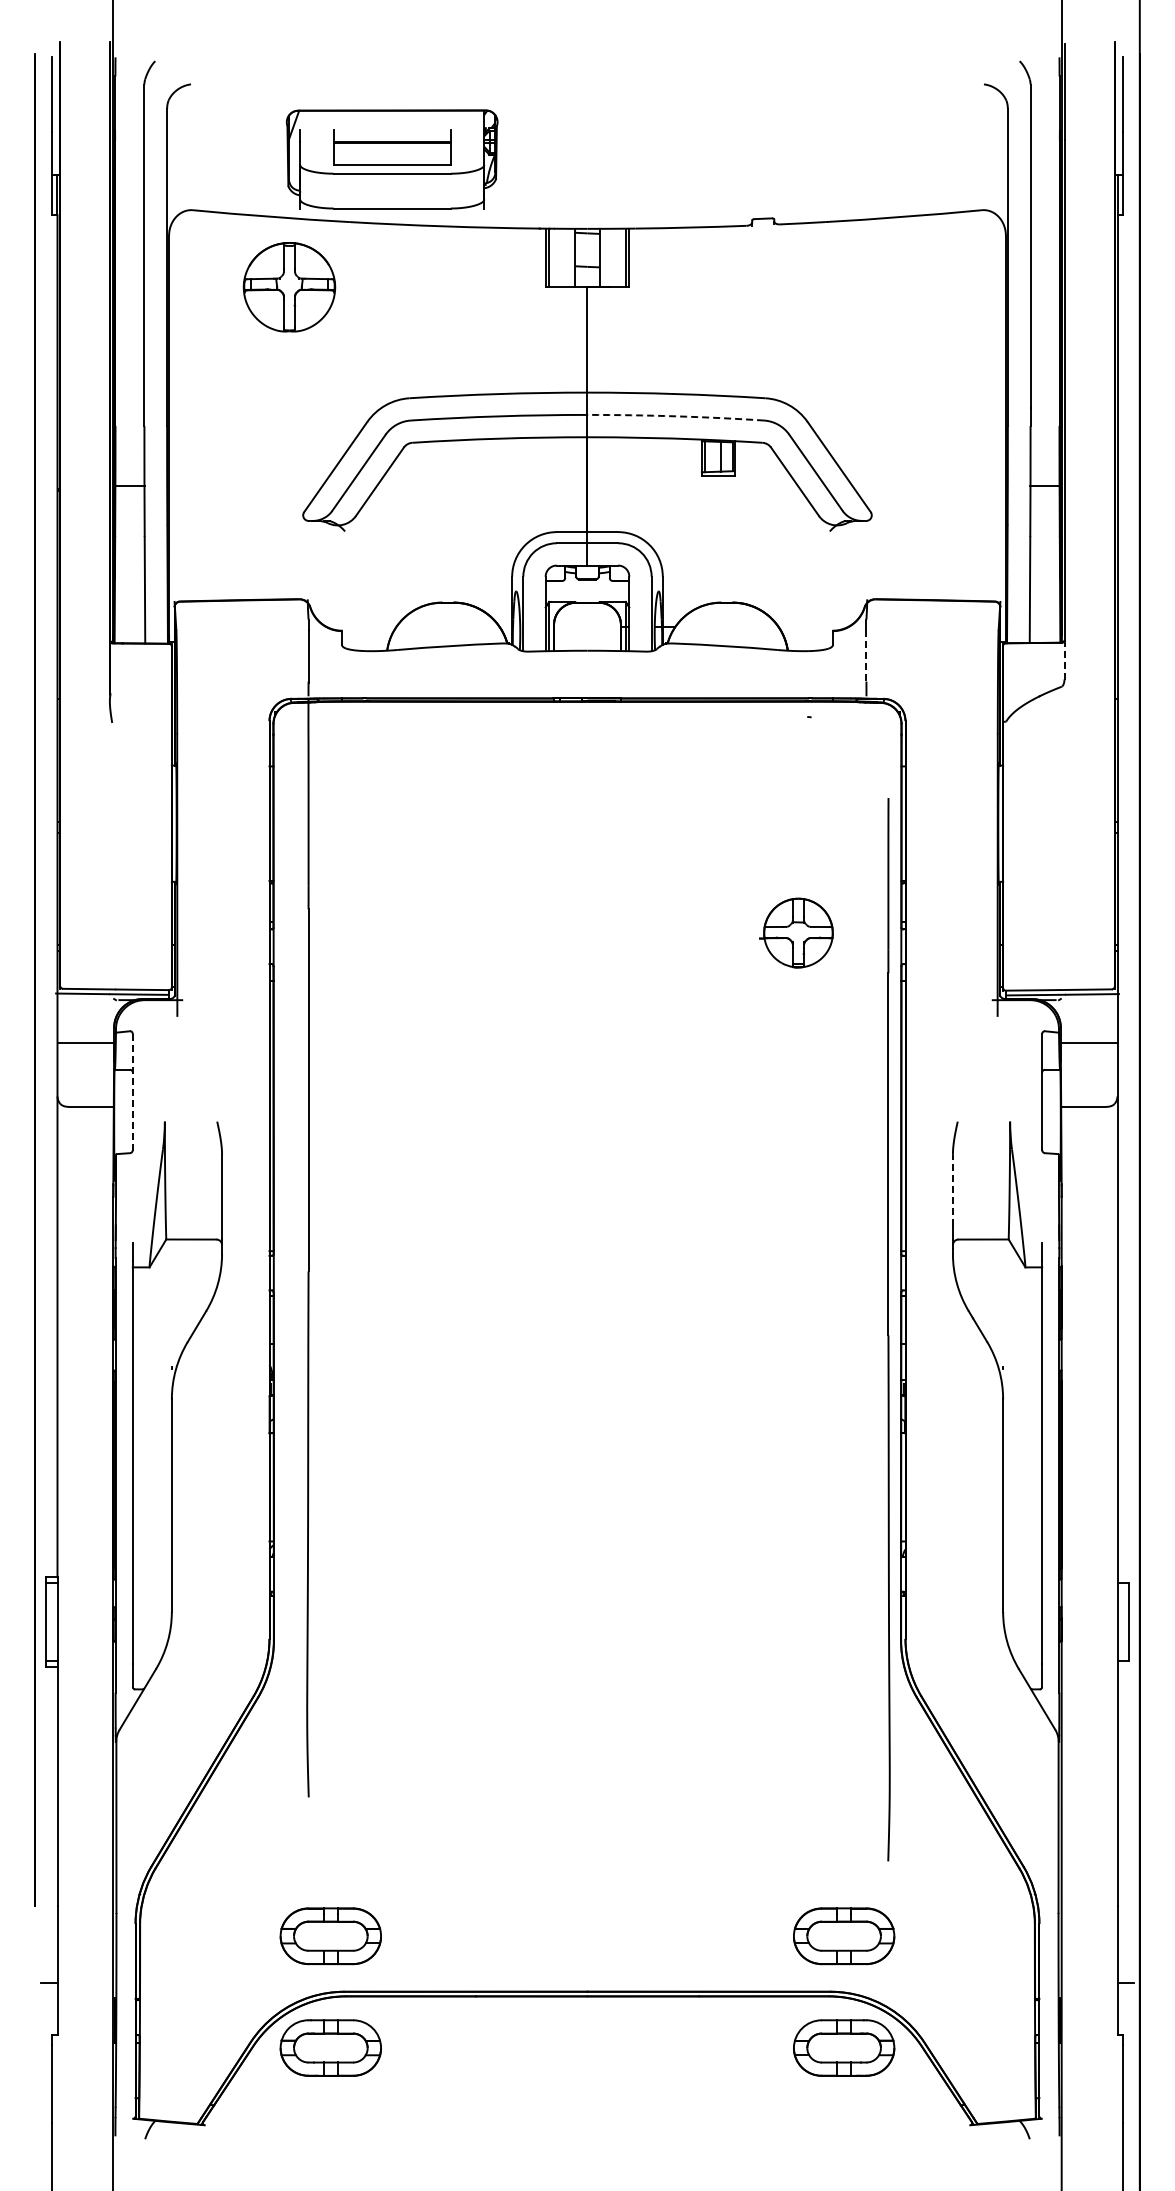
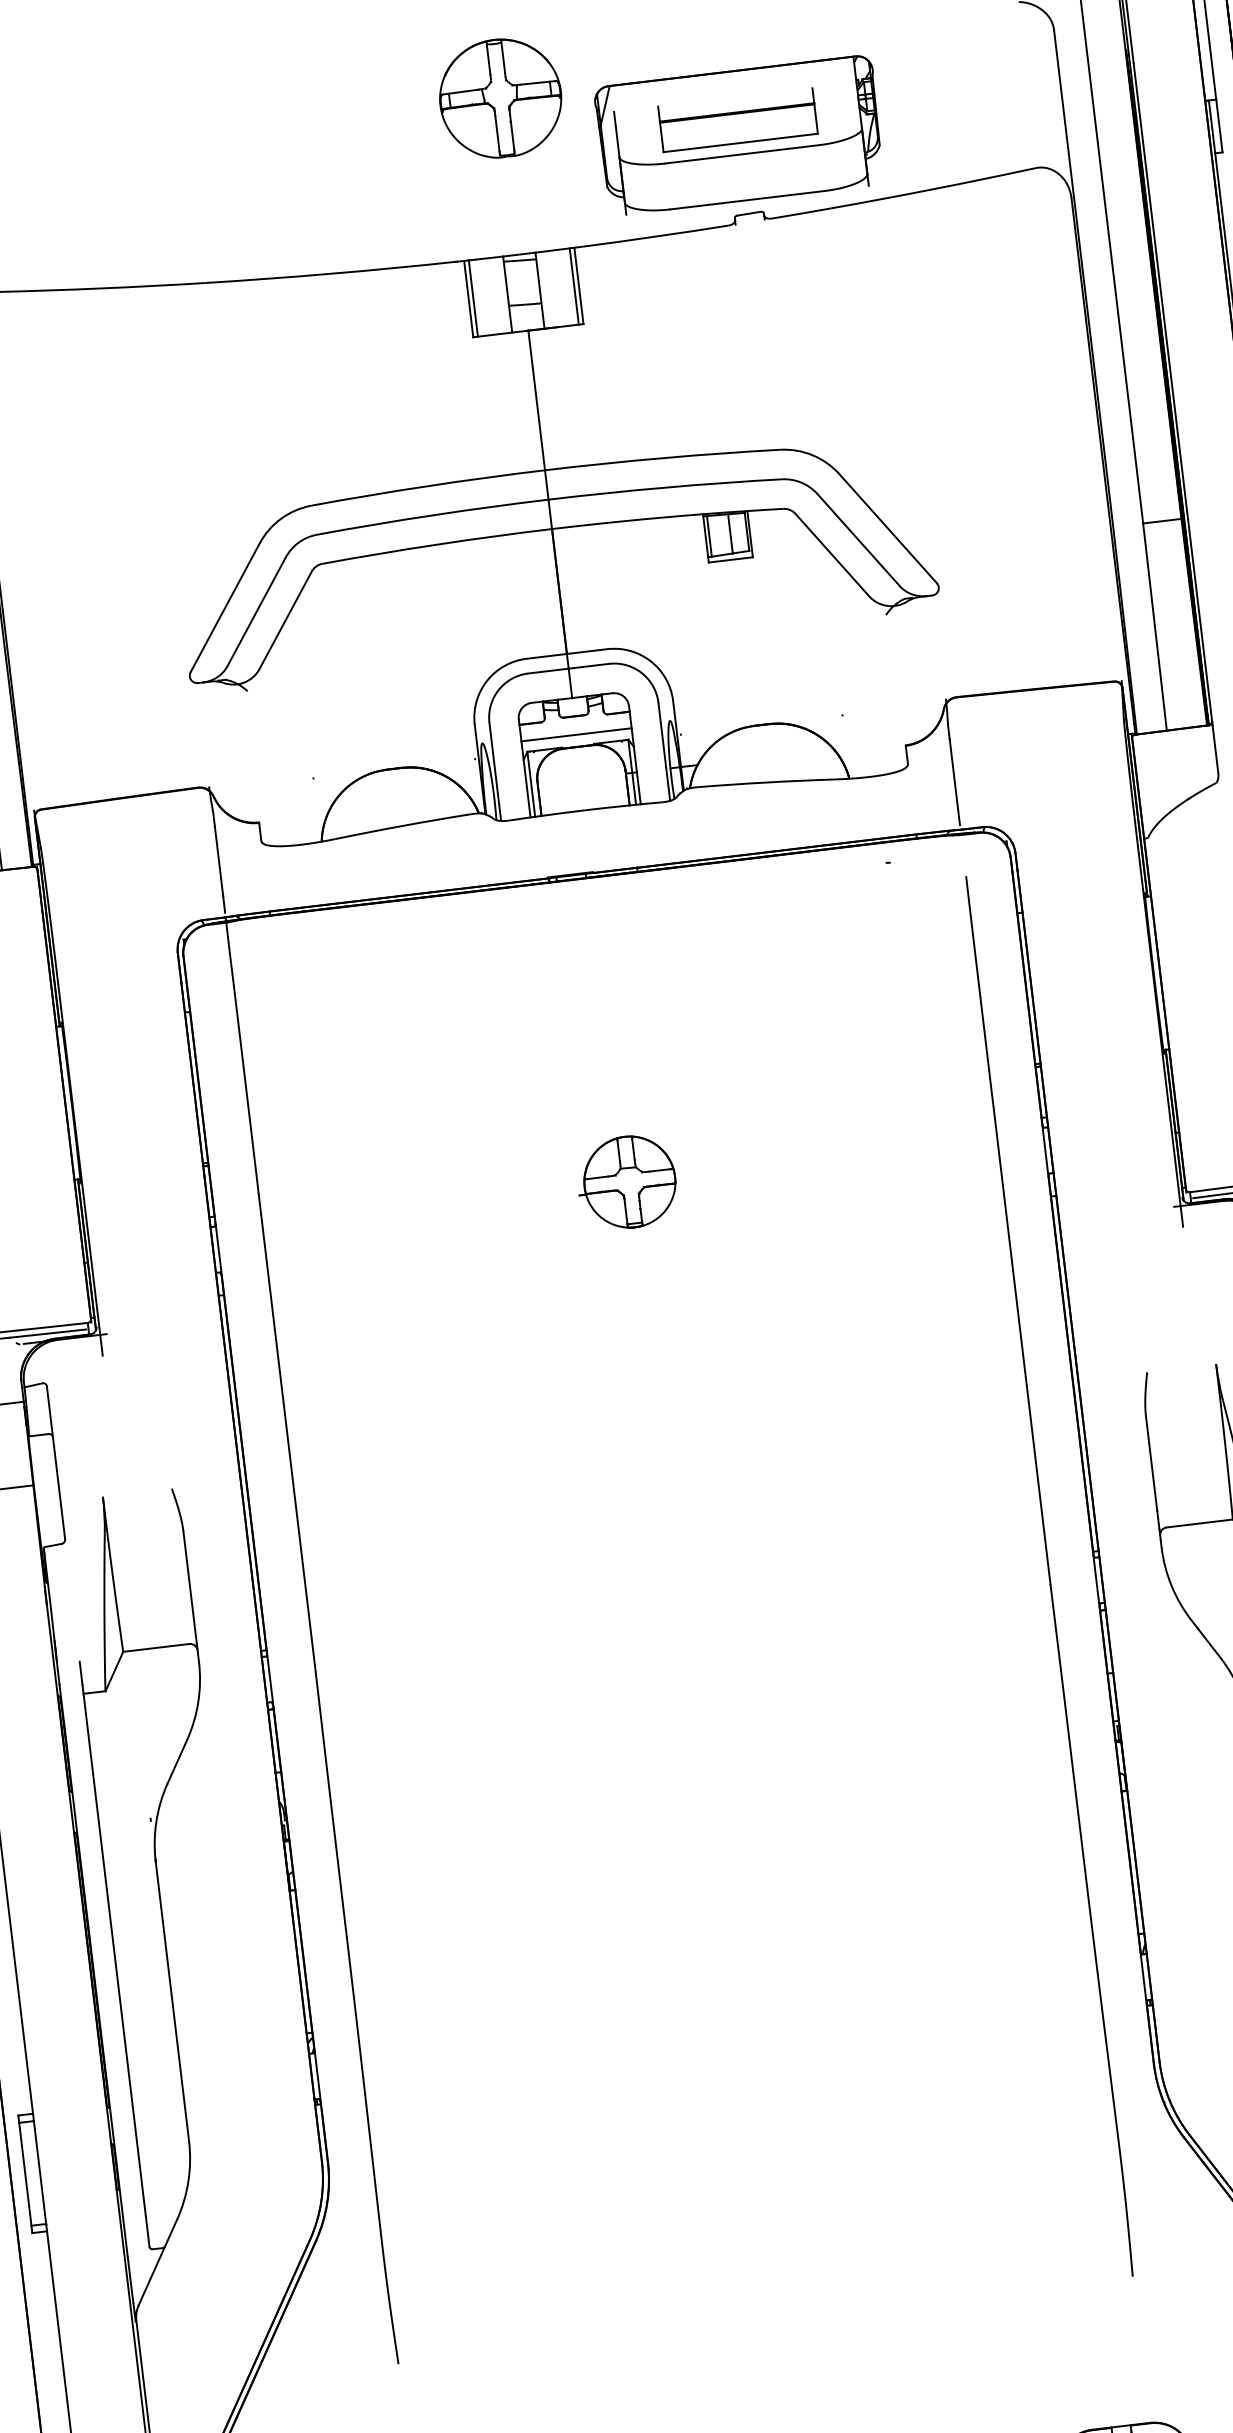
part: (392, 159) -> (740, 135), moved
part: (289, 287) -> (500, 98), moved
arc: (675, 416) -> (664, 487), dashed -> solid
line: (587, 593) -> (576, 734), added
line: (866, 657) -> (954, 775), dashed -> solid
line: (1064, 660) -> (1215, 748), dashed -> solid
part: (796, 932) -> (627, 1181), moved
line: (132, 1091) -> (55, 1462), dashed -> solid
line: (952, 1190) -> (1151, 1463), dashed -> solid
line: (888, 1329) -> (1049, 1576), moved

